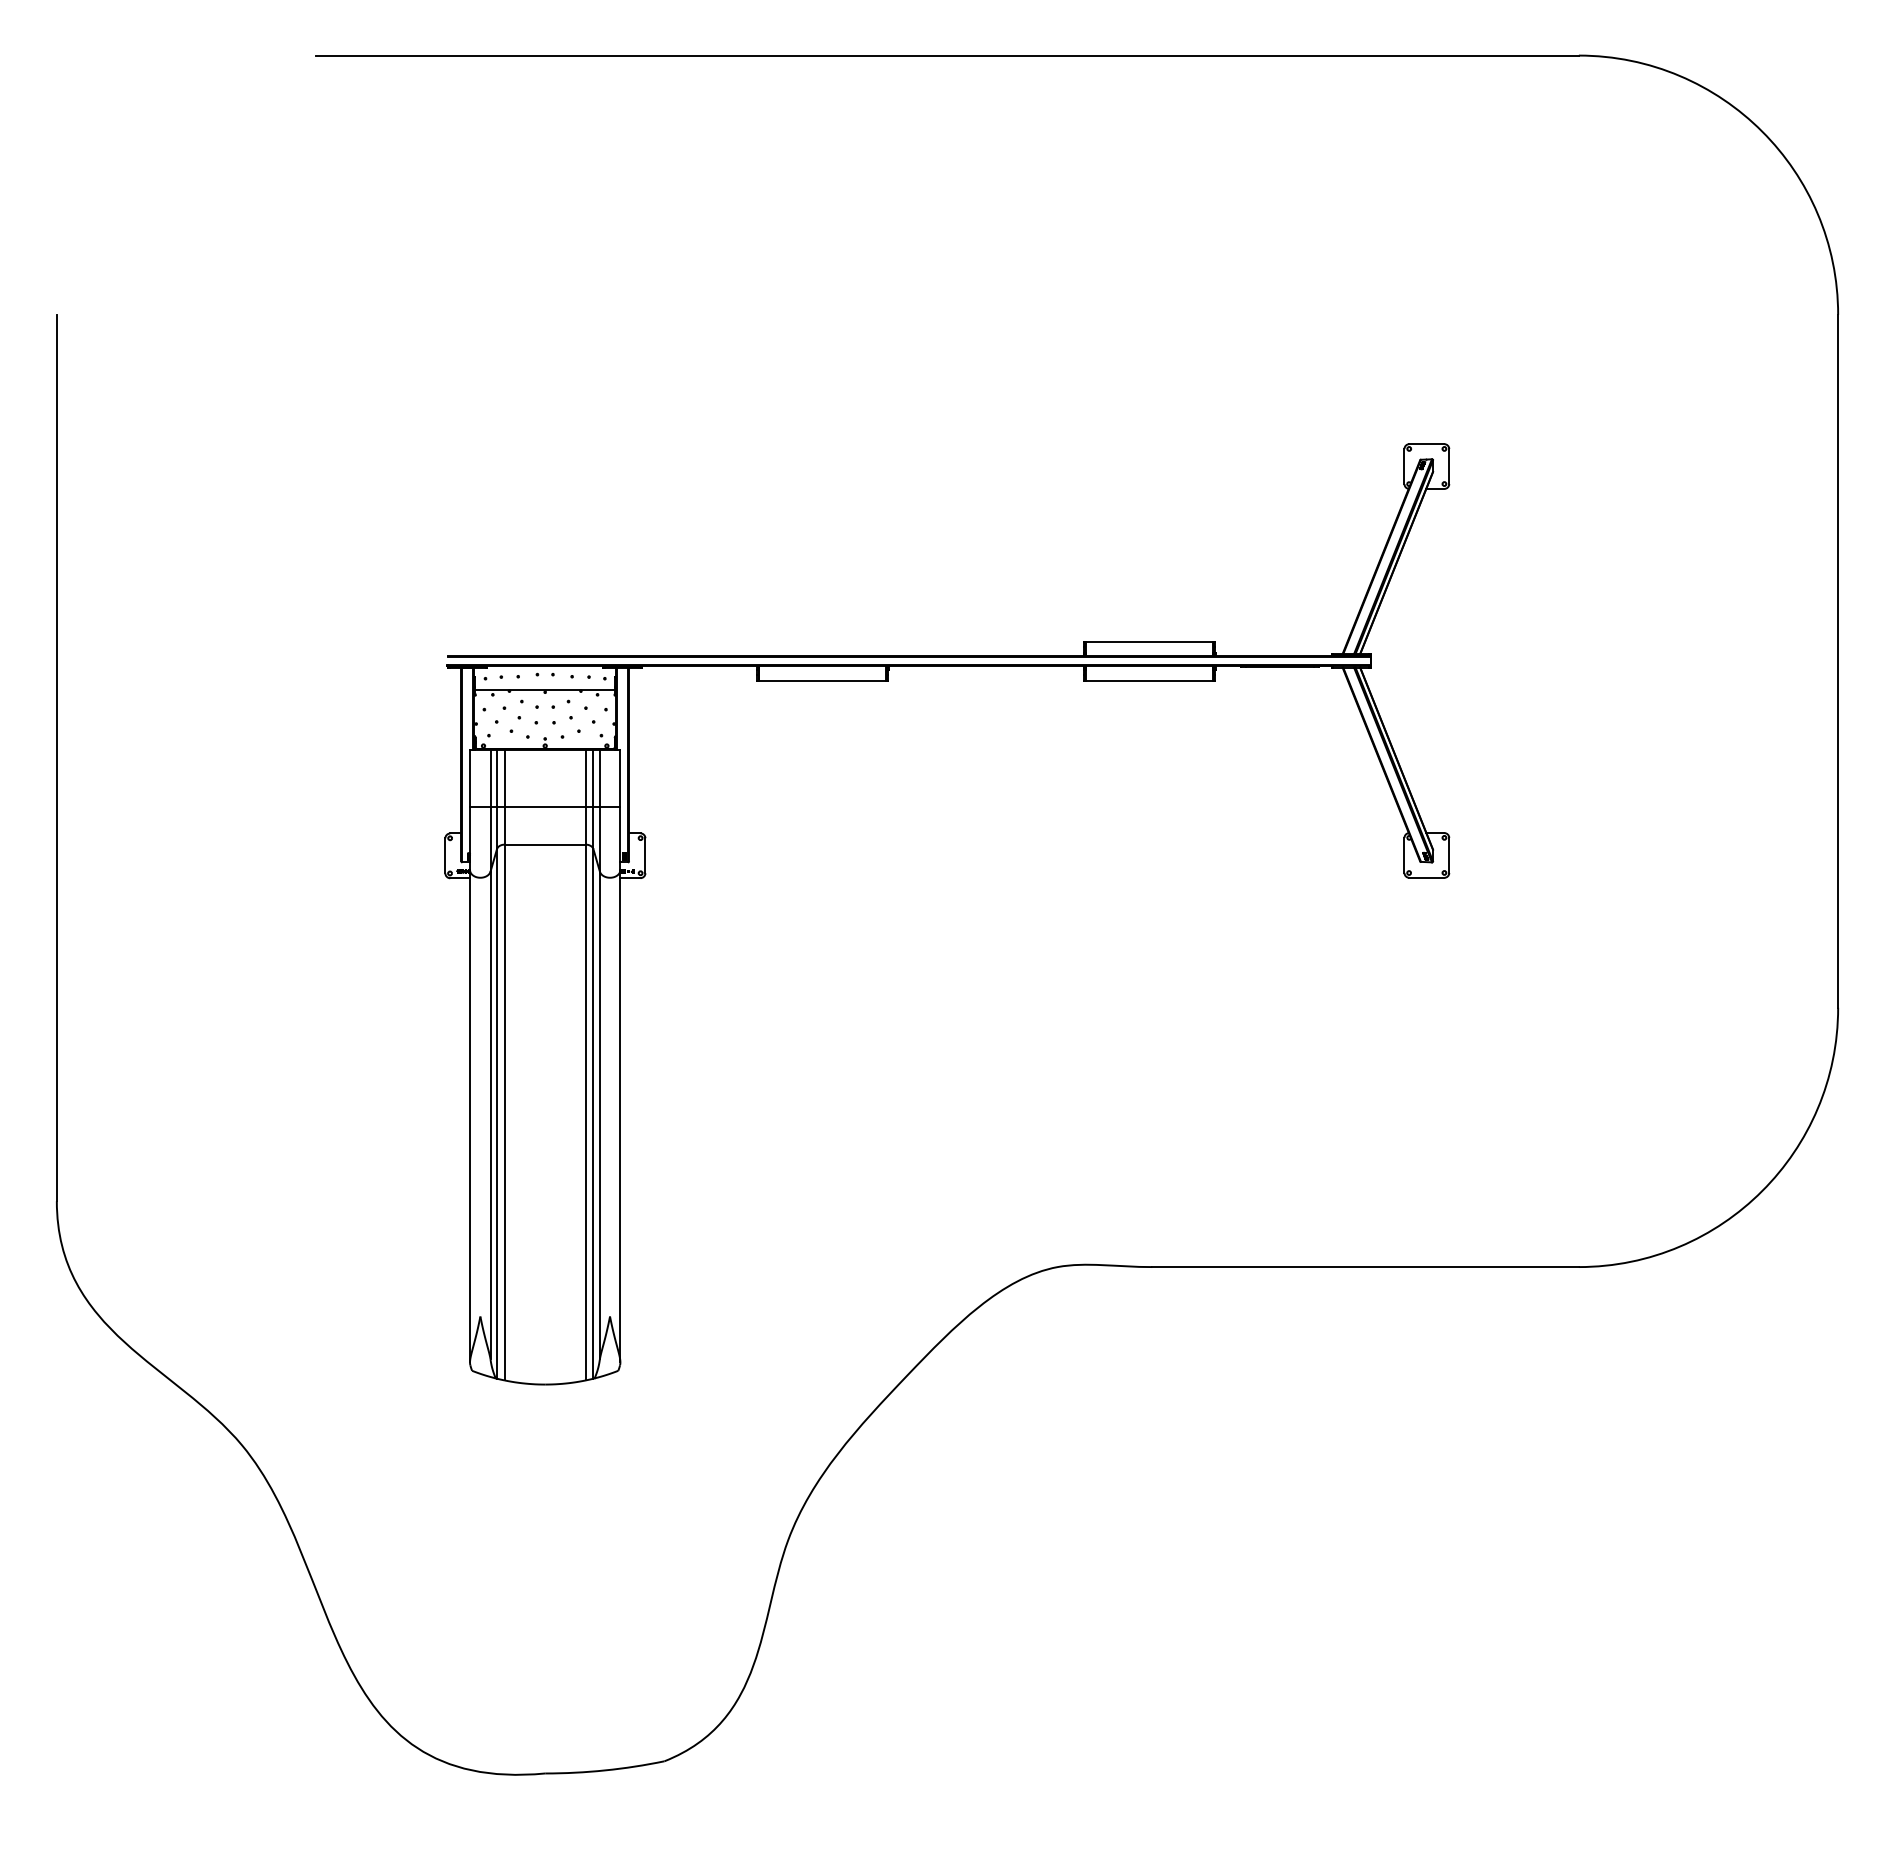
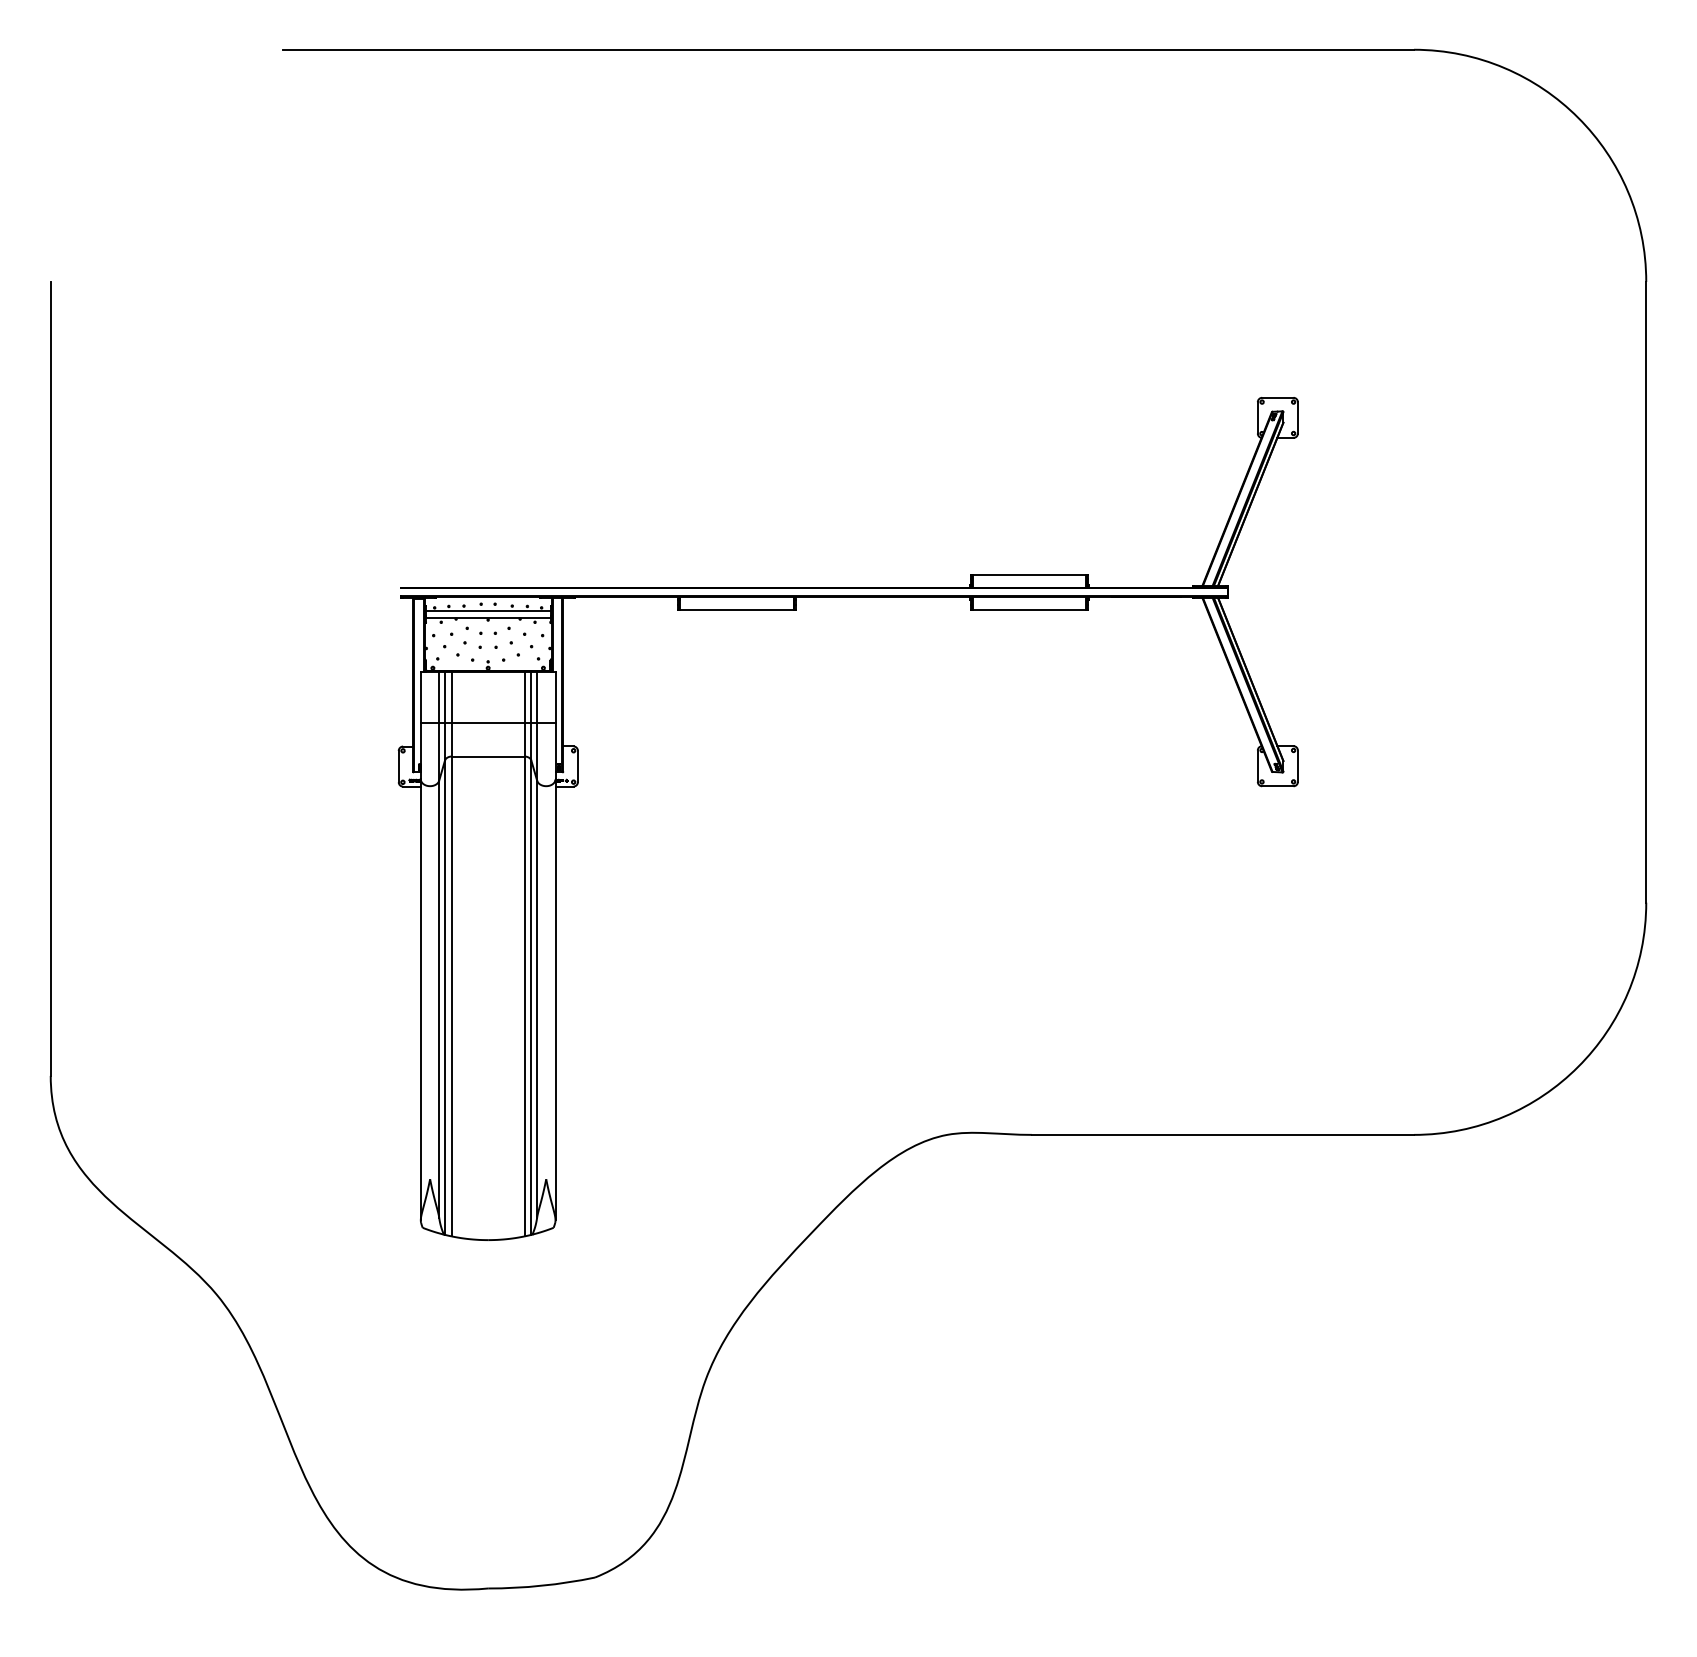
line: (544, 681) -> (487, 610), added

